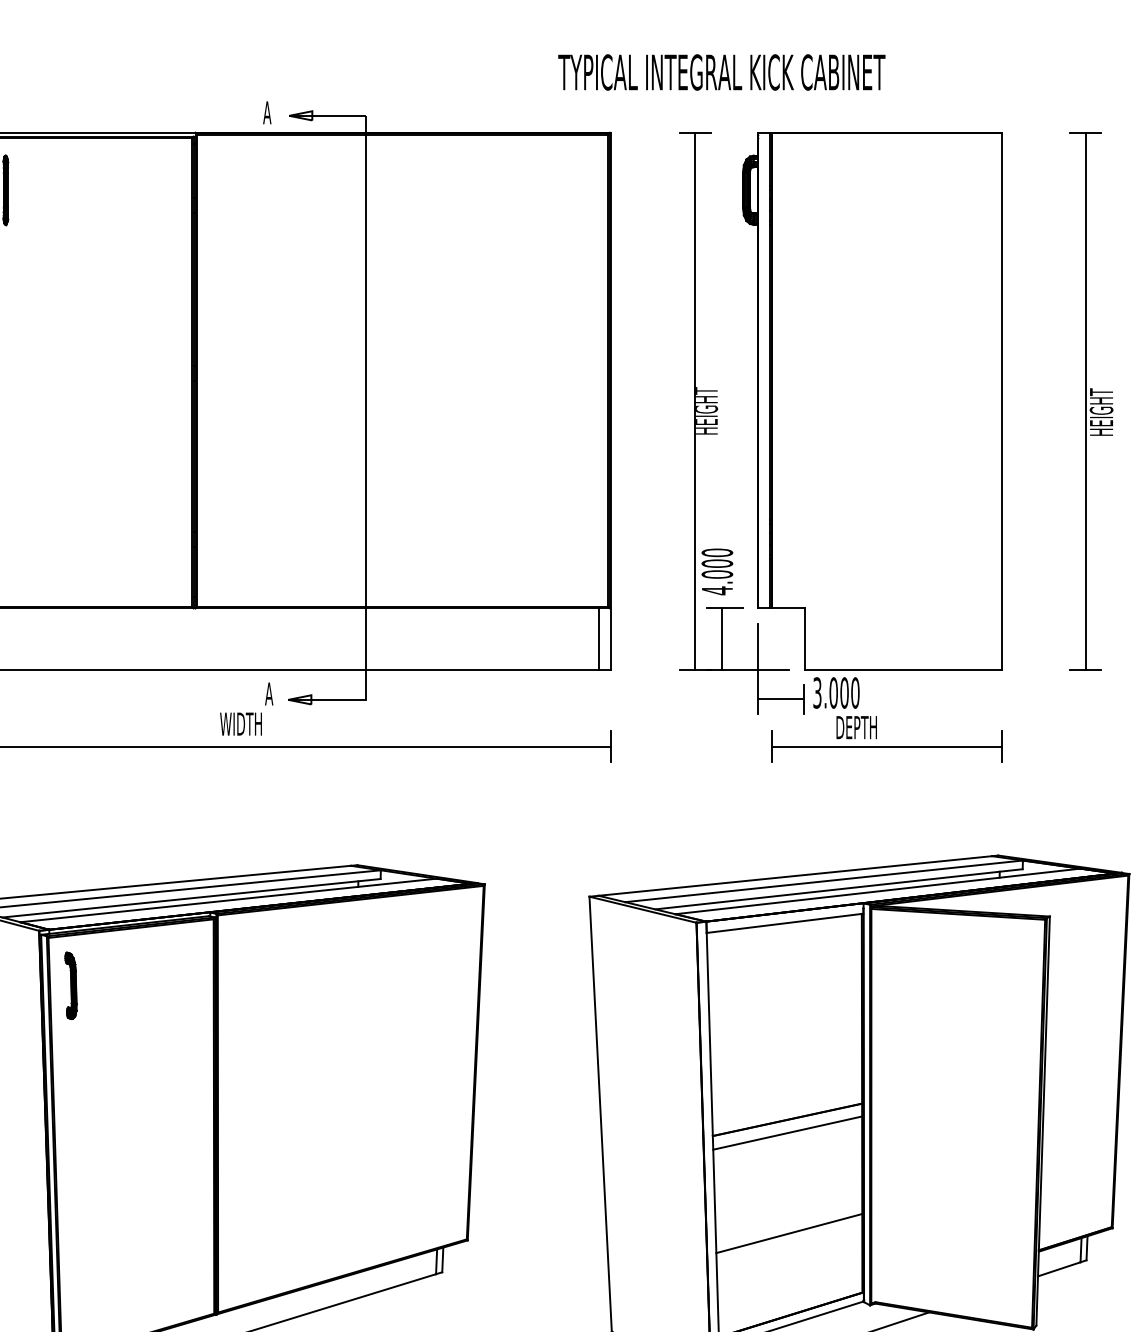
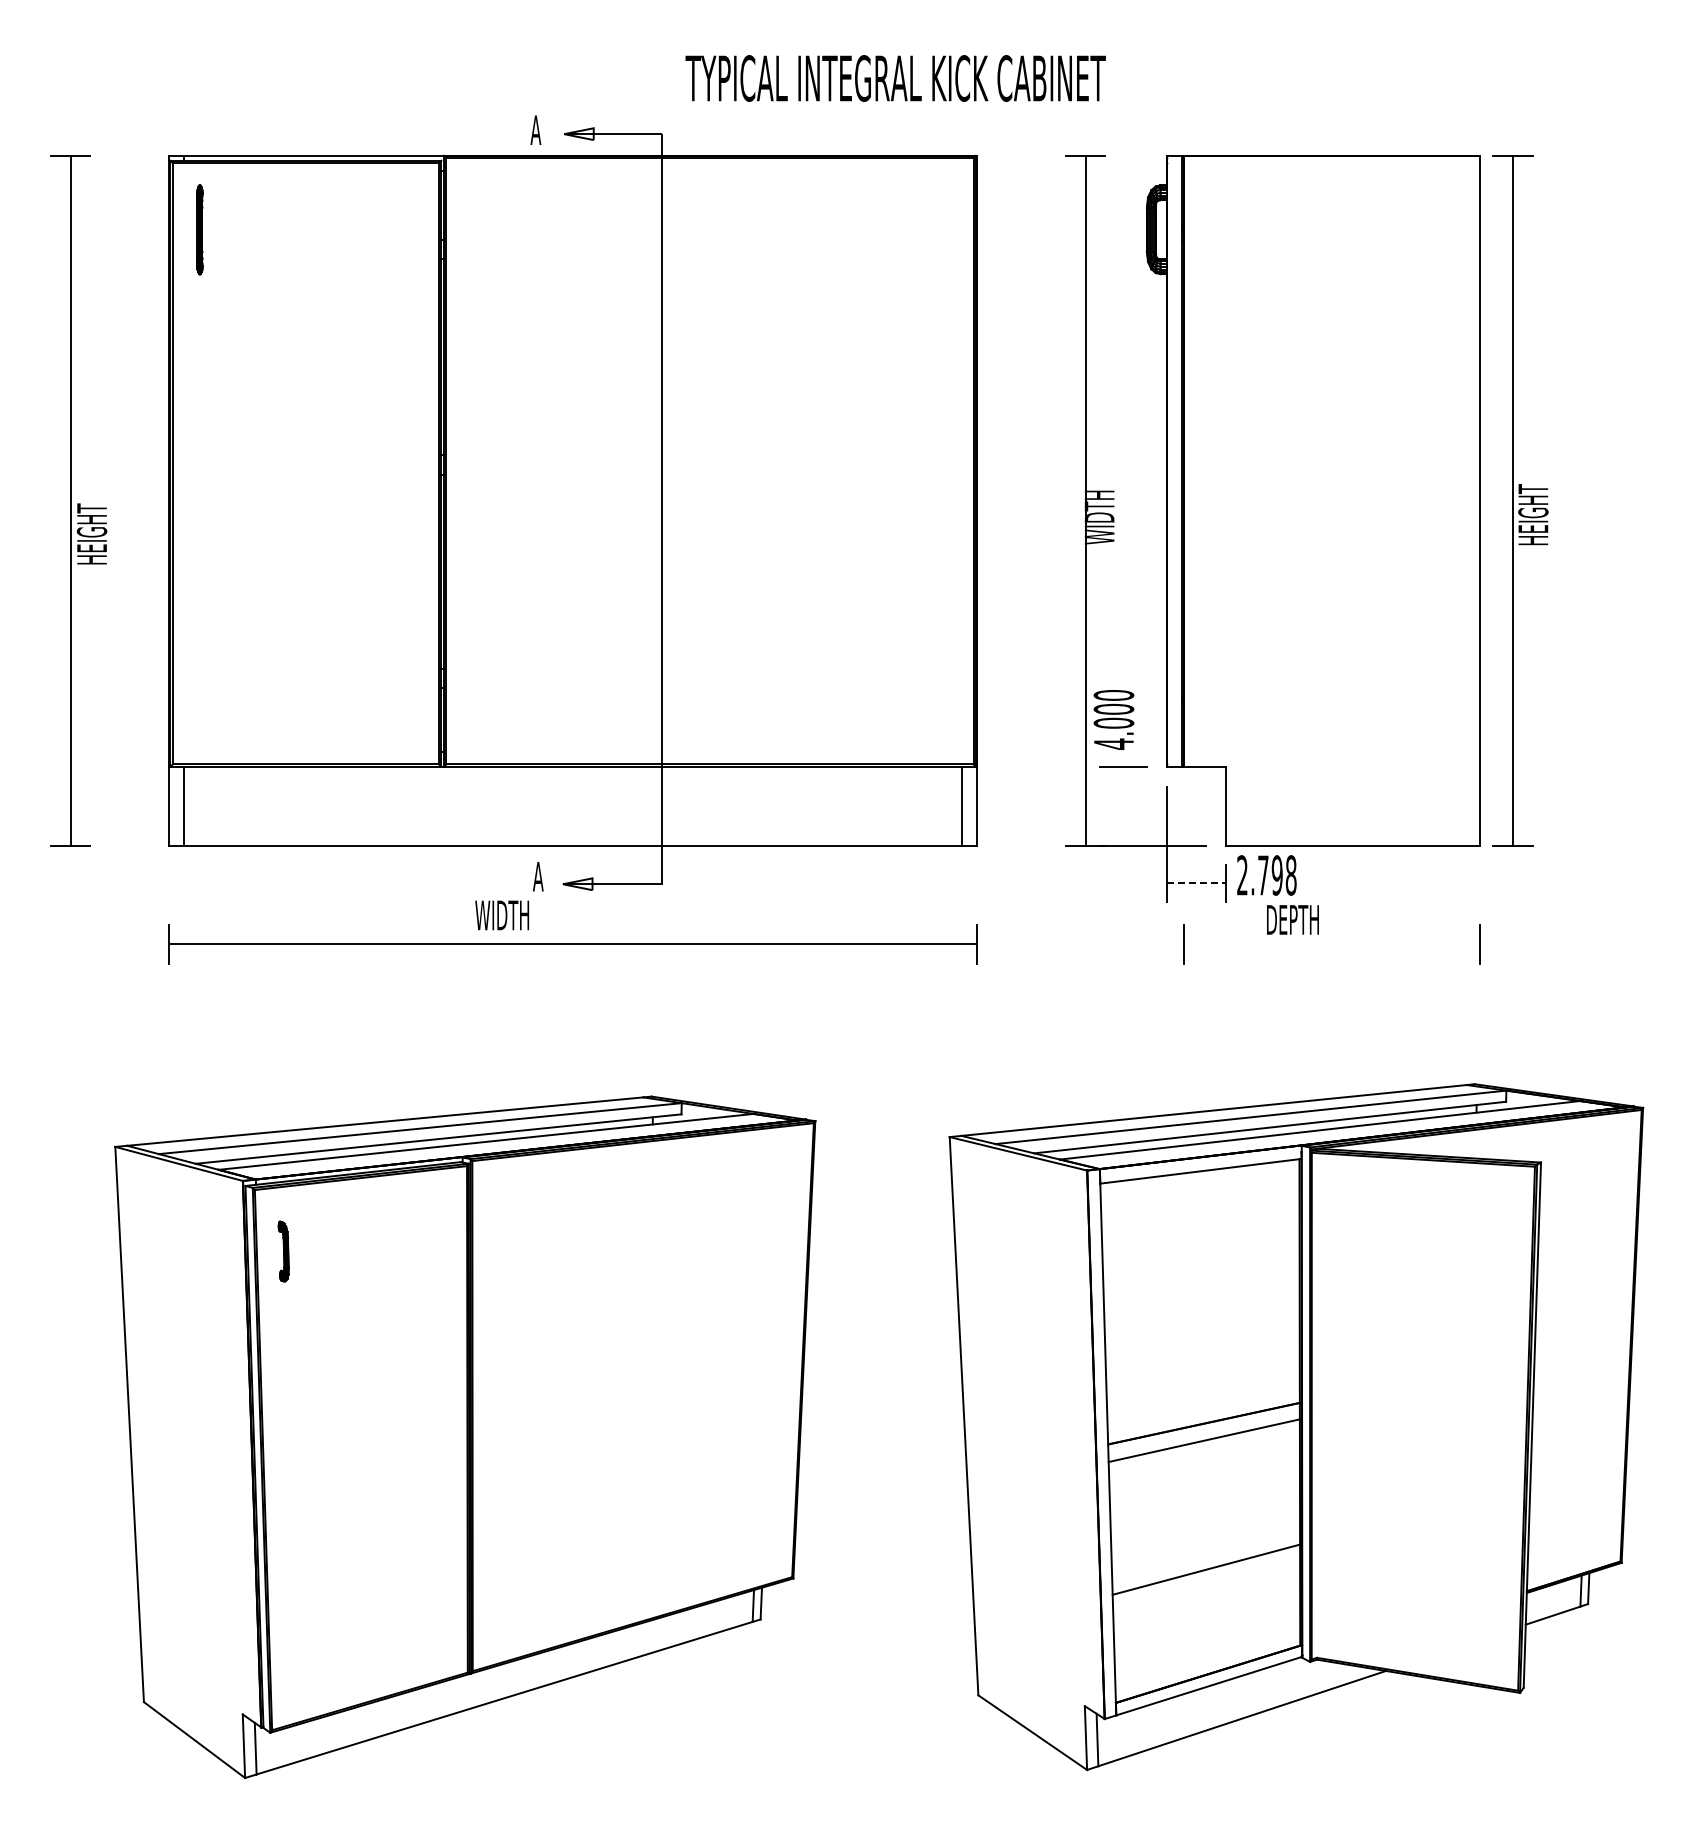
text: (721, 72) -> (895, 78), moved
part: (1091, 401) -> (1520, 500), moved
text: (706, 411) -> (1099, 513), HEIGHT -> WIDTH
line: (721, 638) -> (1119, 805), removed
text: (836, 693) -> (1266, 875), 3.000 -> 2.798
line: (781, 698) -> (1196, 882), solid -> dashed
line: (886, 746) -> (1331, 944), removed
part: (70, 985) -> (283, 1251), size x0.7

